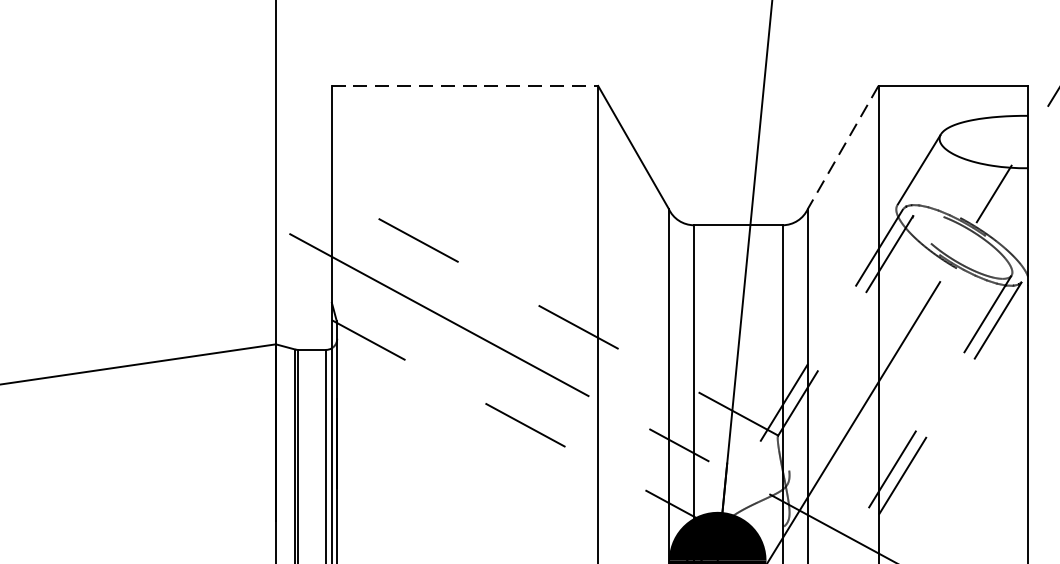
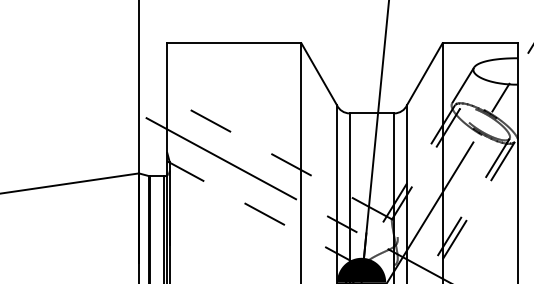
line: (465, 86) -> (234, 43), dashed -> solid
line: (842, 148) -> (424, 74), dashed -> solid

